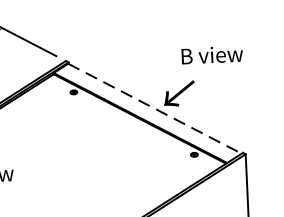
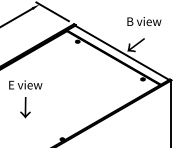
text: (212, 54) -> (144, 21), moved
line: (155, 109) -> (122, 53), dashed -> solid

